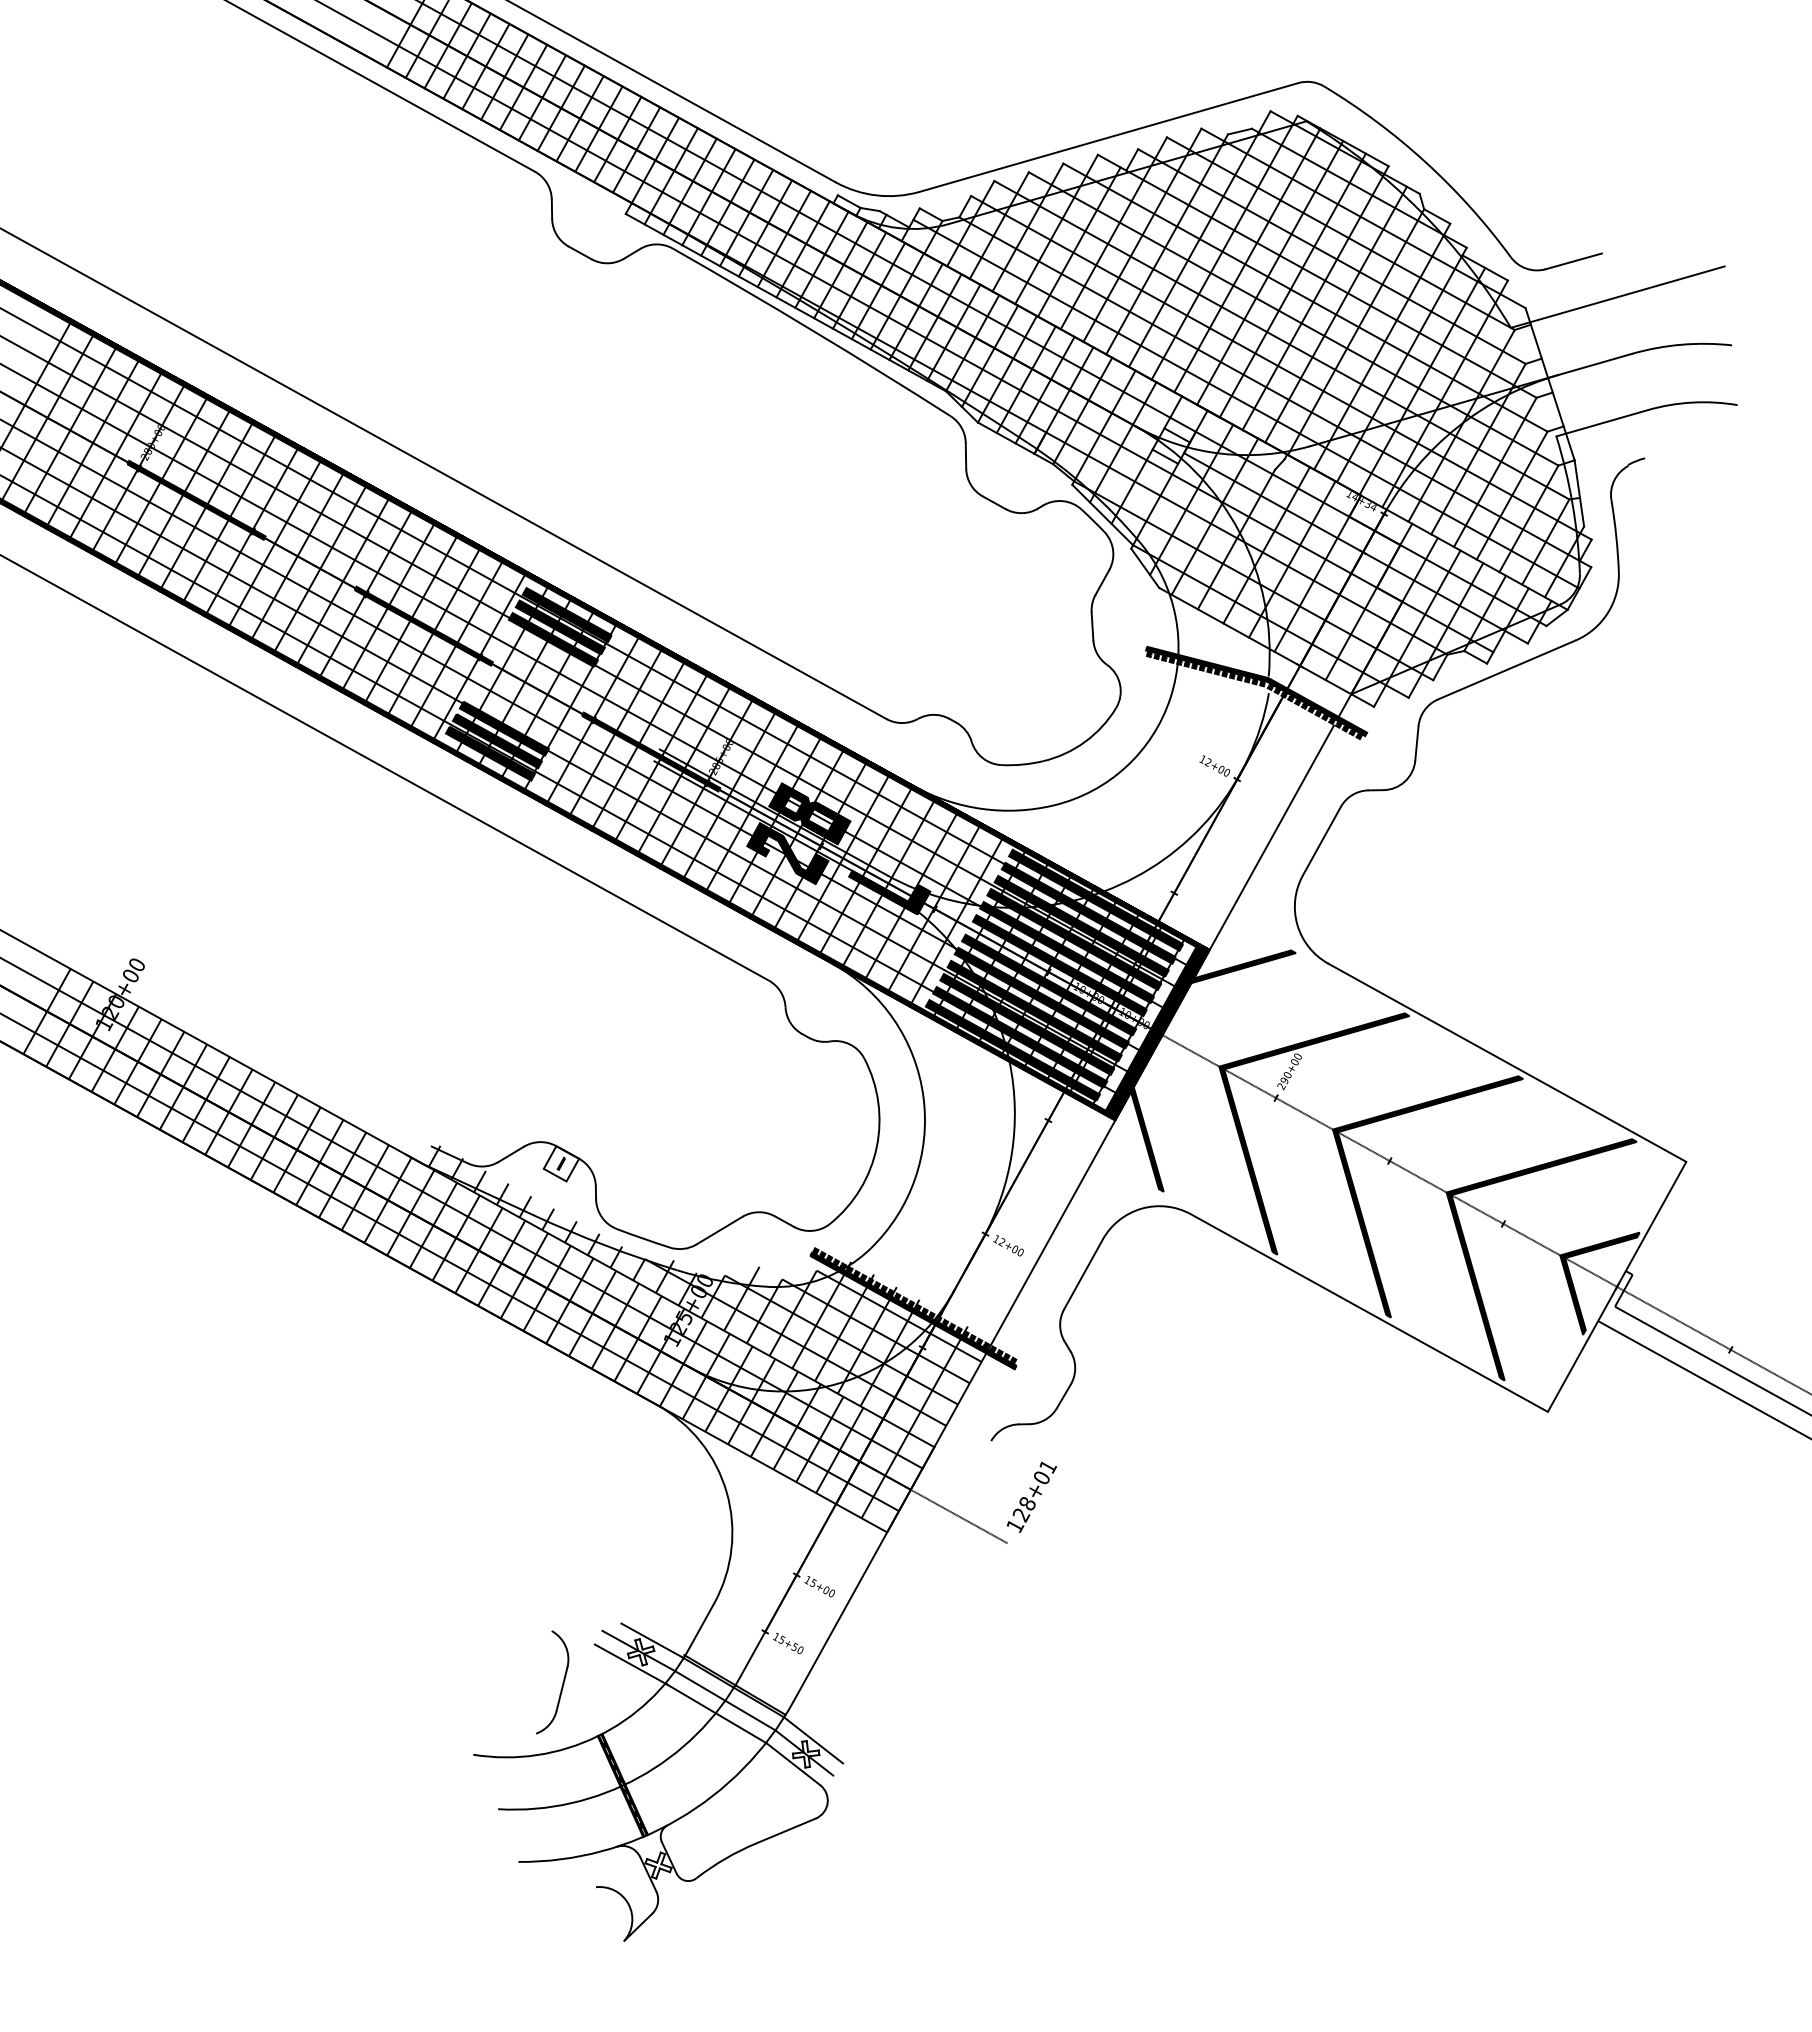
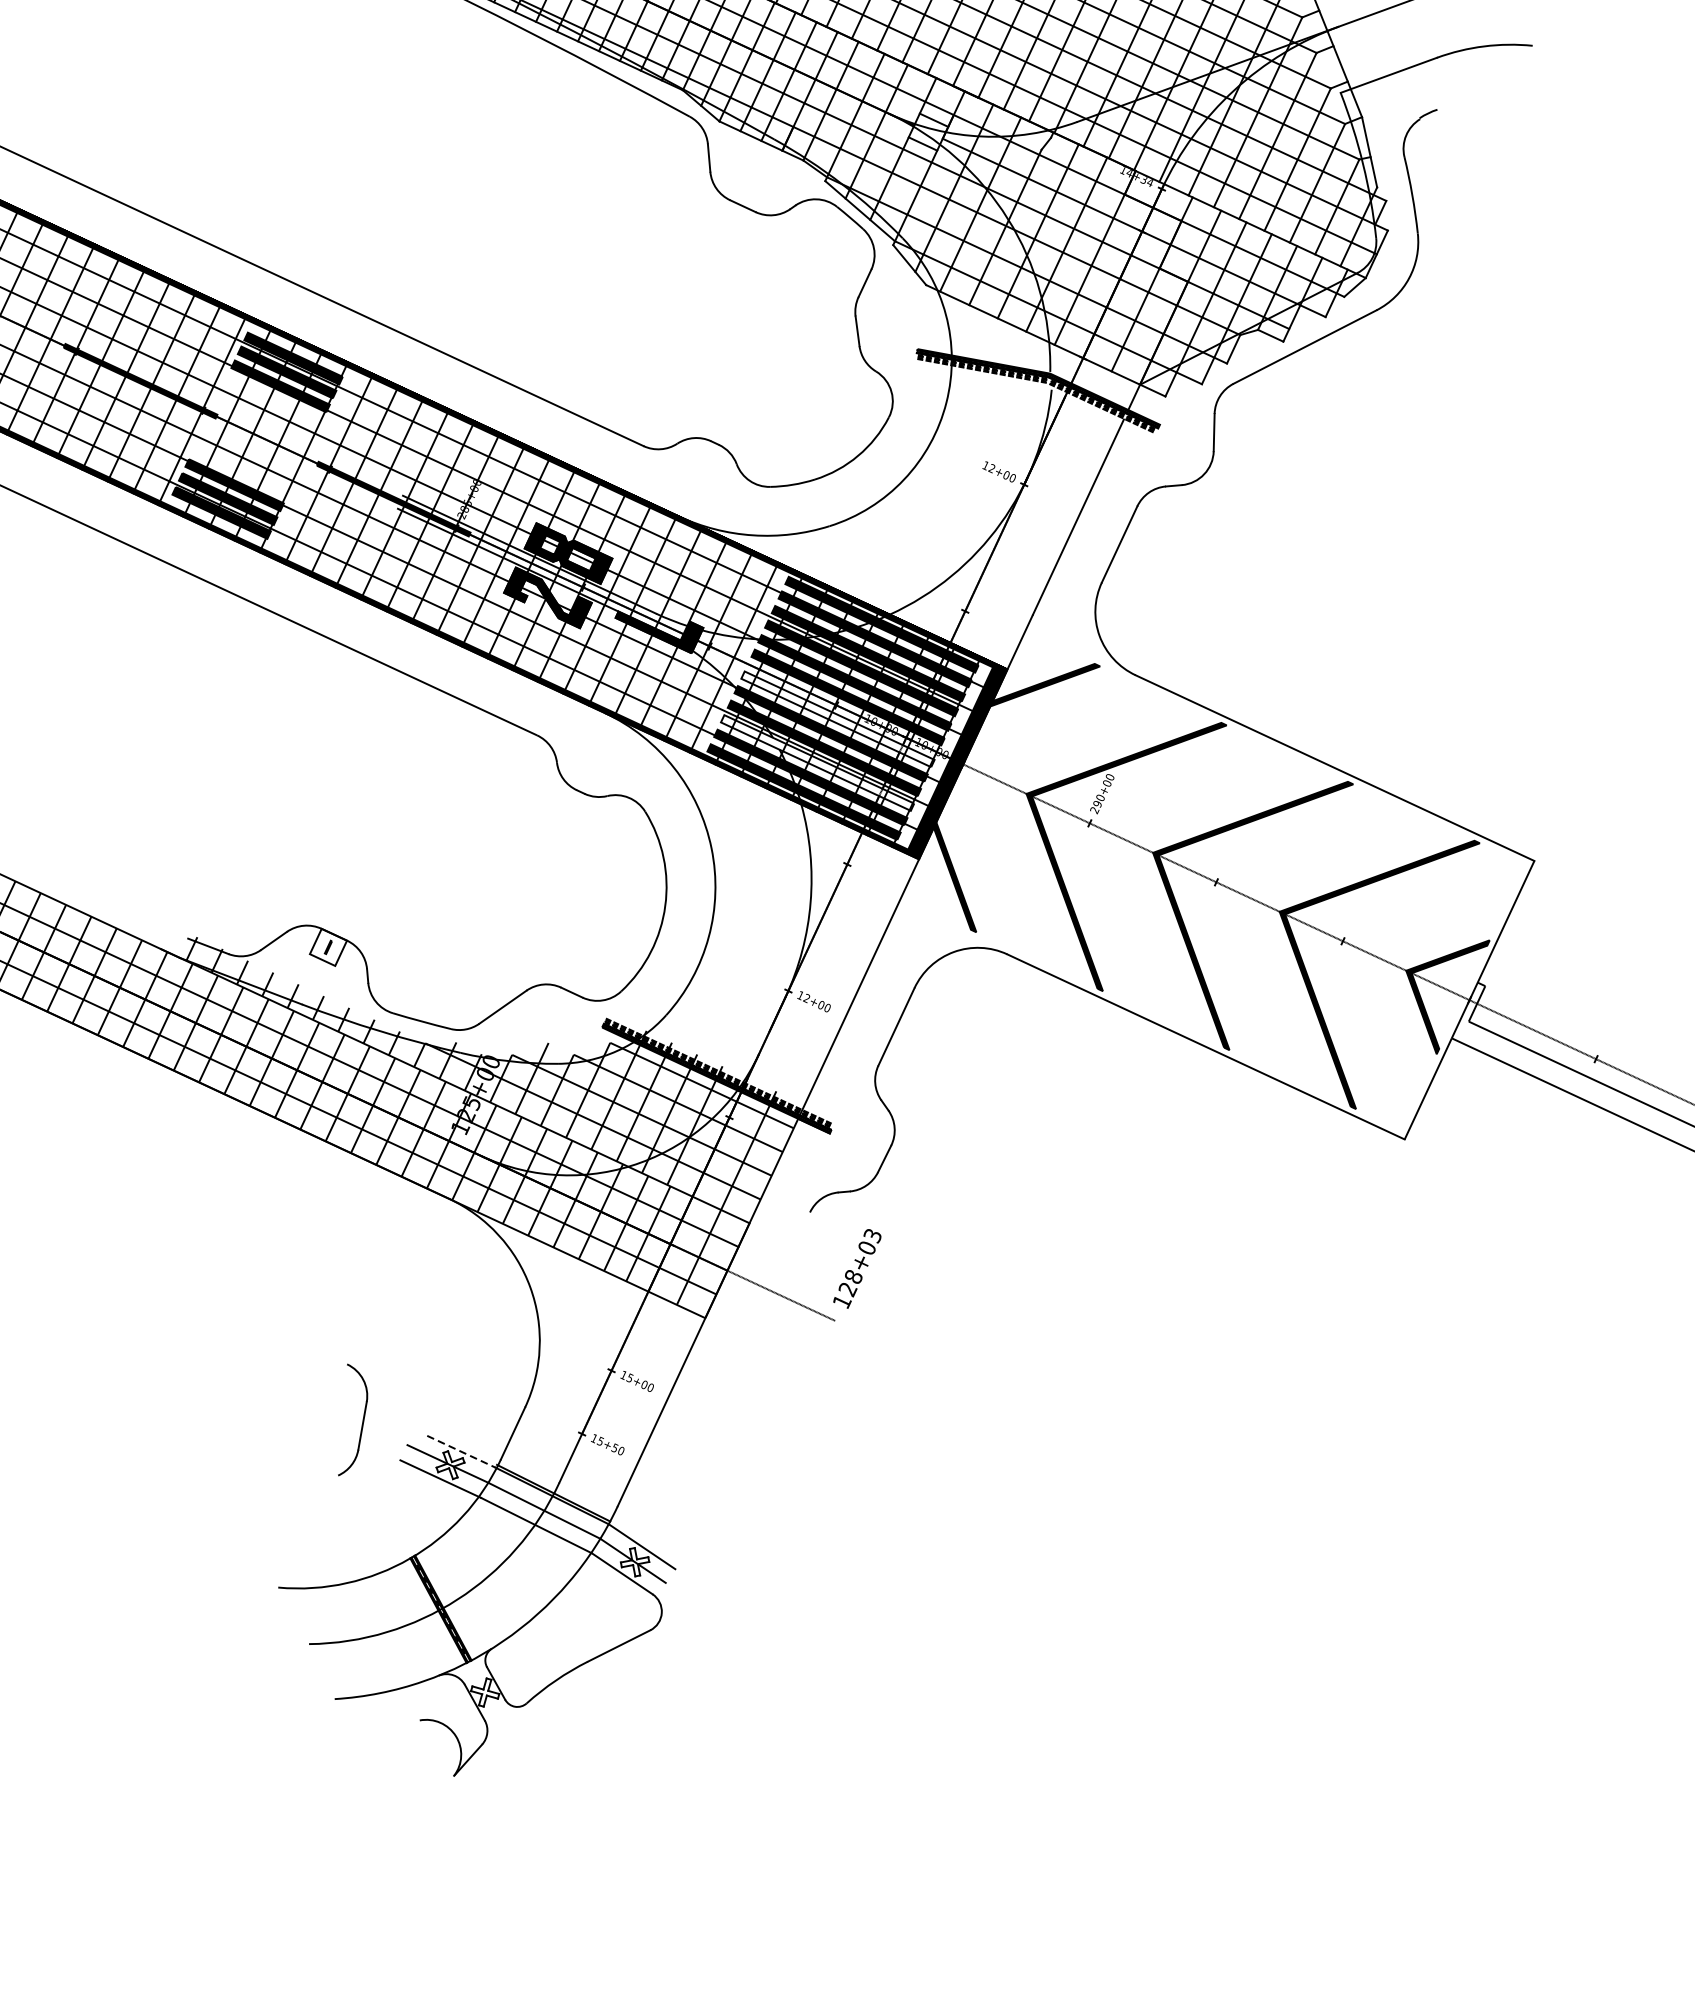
fill: (1049, 984) -> (838, 718), removed
fill: (1027, 1023) -> (817, 762), removed
text: (1048, 1467) -> (873, 1236), 128+01 -> 128+03
line: (652, 1640) -> (461, 1451), solid -> dashed
part: (561, 1686) -> (361, 1423), moved

